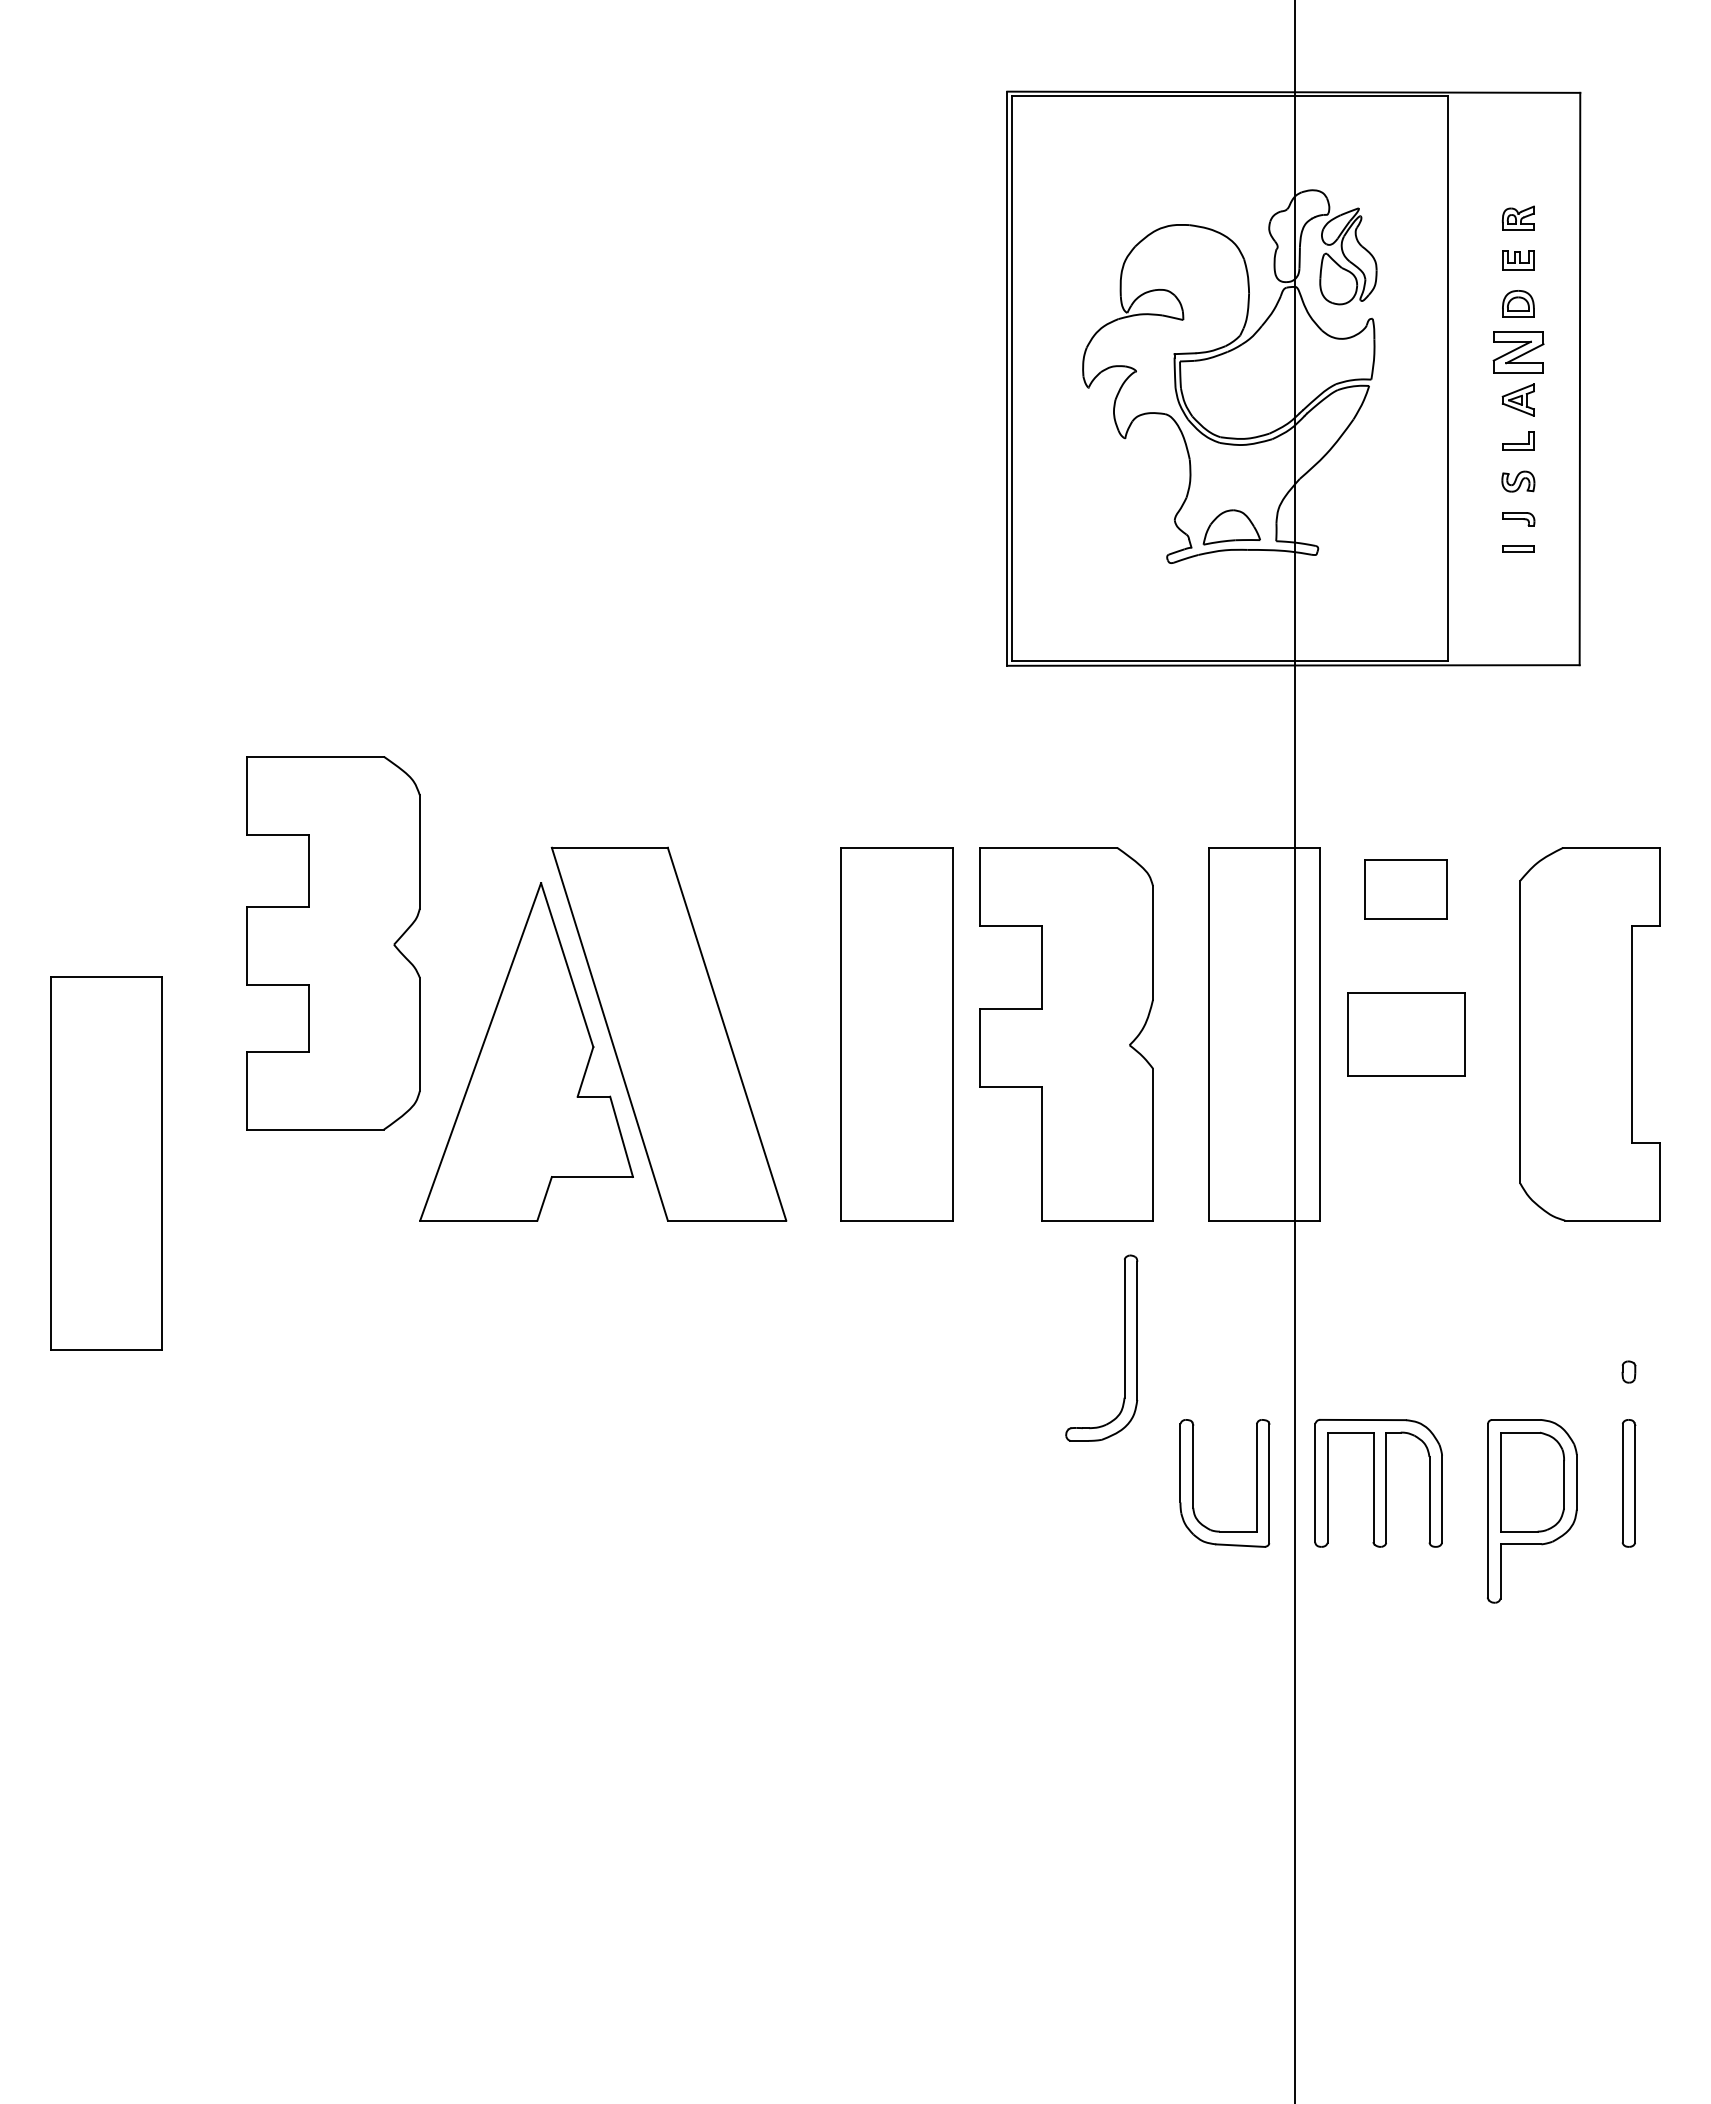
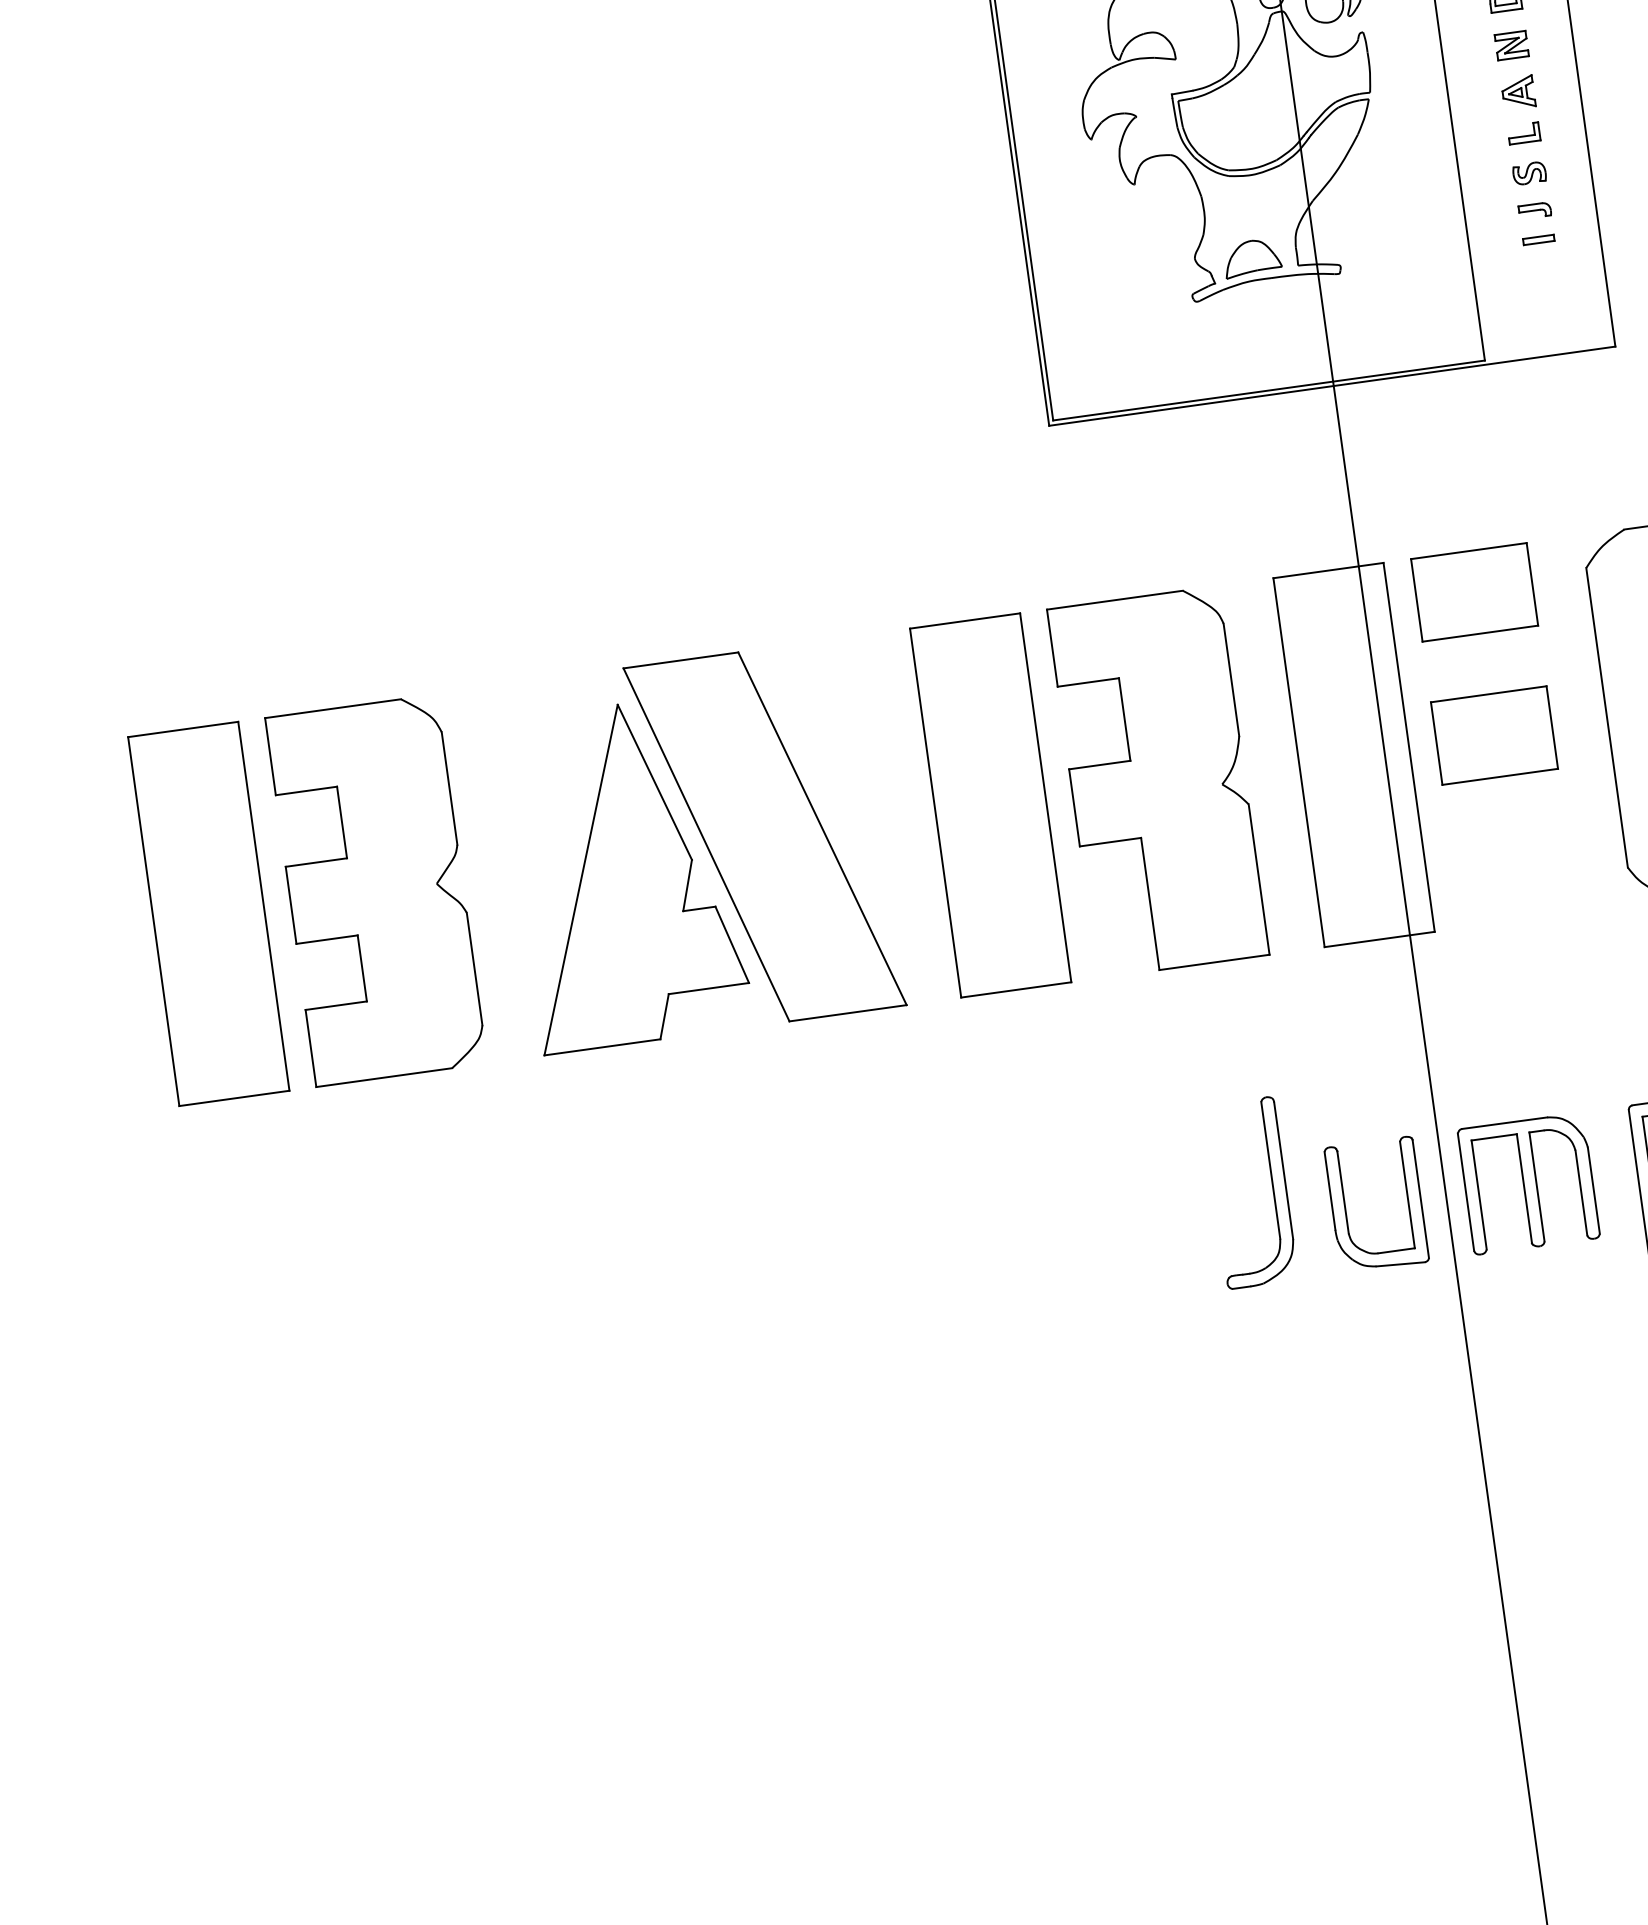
part: (1517, 352) -> (1510, 45), size x0.62
part: (1406, 889) -> (1474, 592), size x1.43
part: (333, 943) -> (376, 890), moved
part: (106, 1163) -> (208, 914), moved
part: (1124, 1347) -> (1273, 1189), moved

